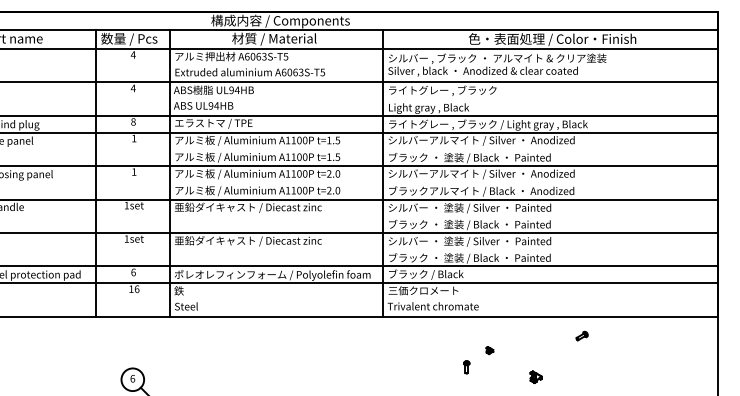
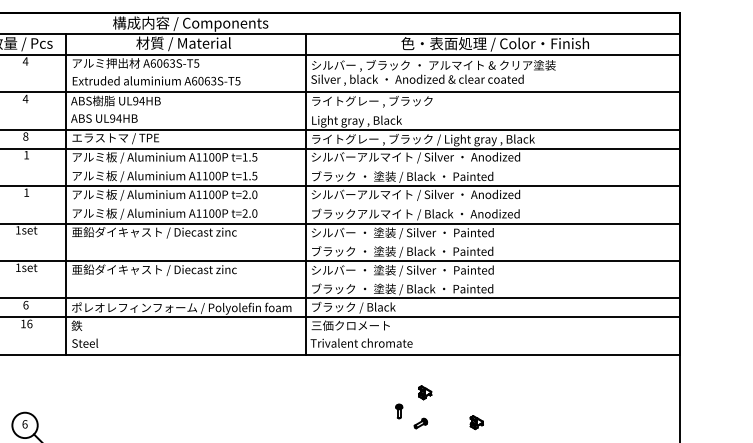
part: (581, 335) -> (420, 422), moved
part: (489, 350) -> (424, 392), size x1.67

